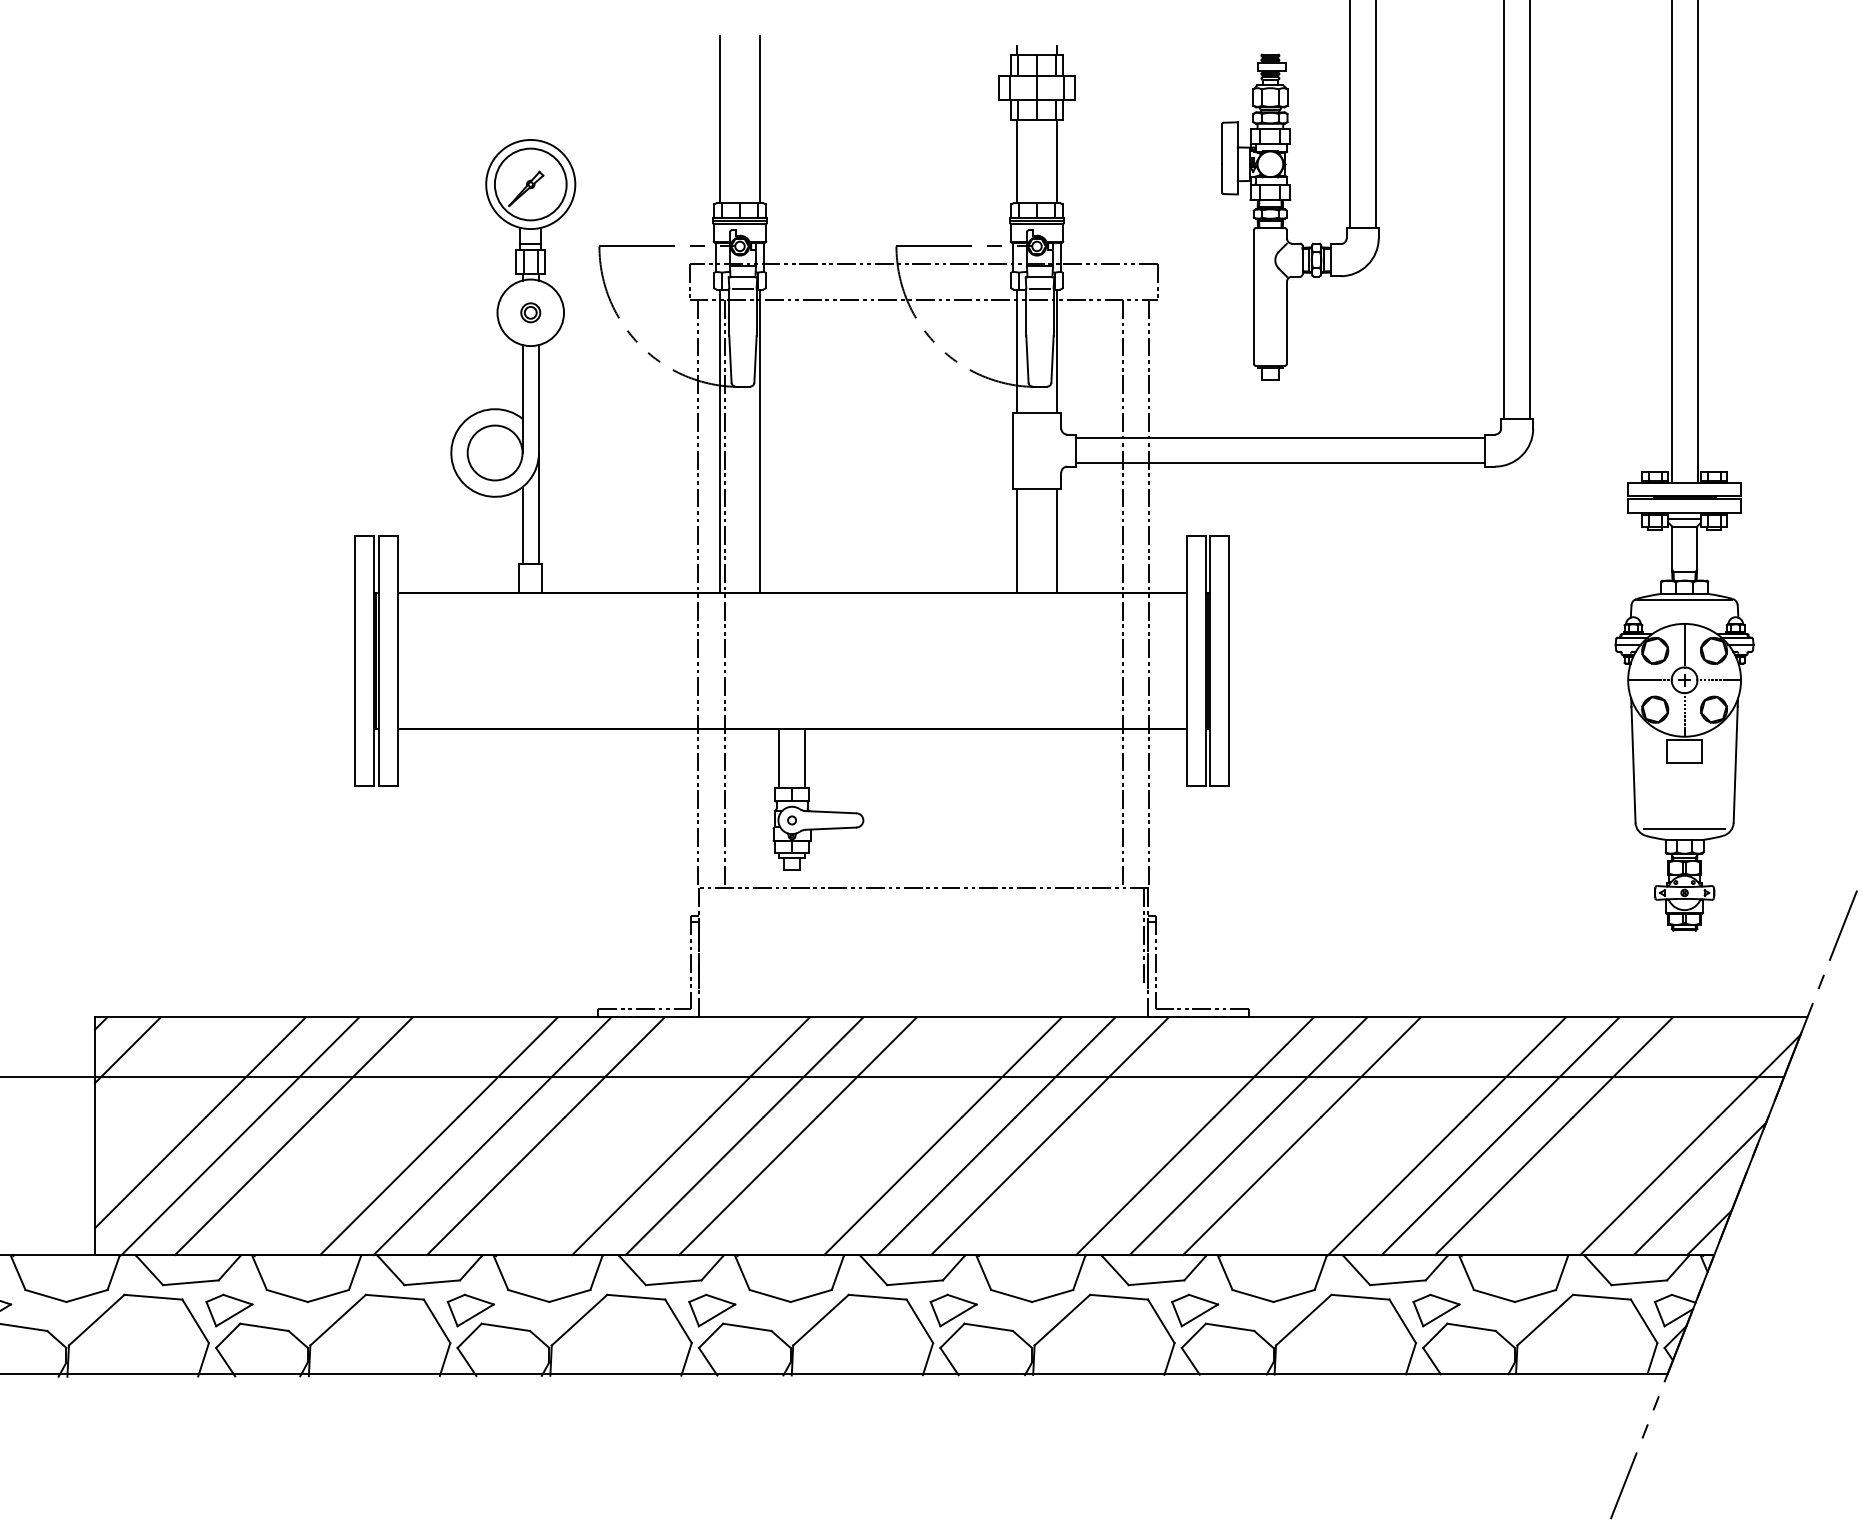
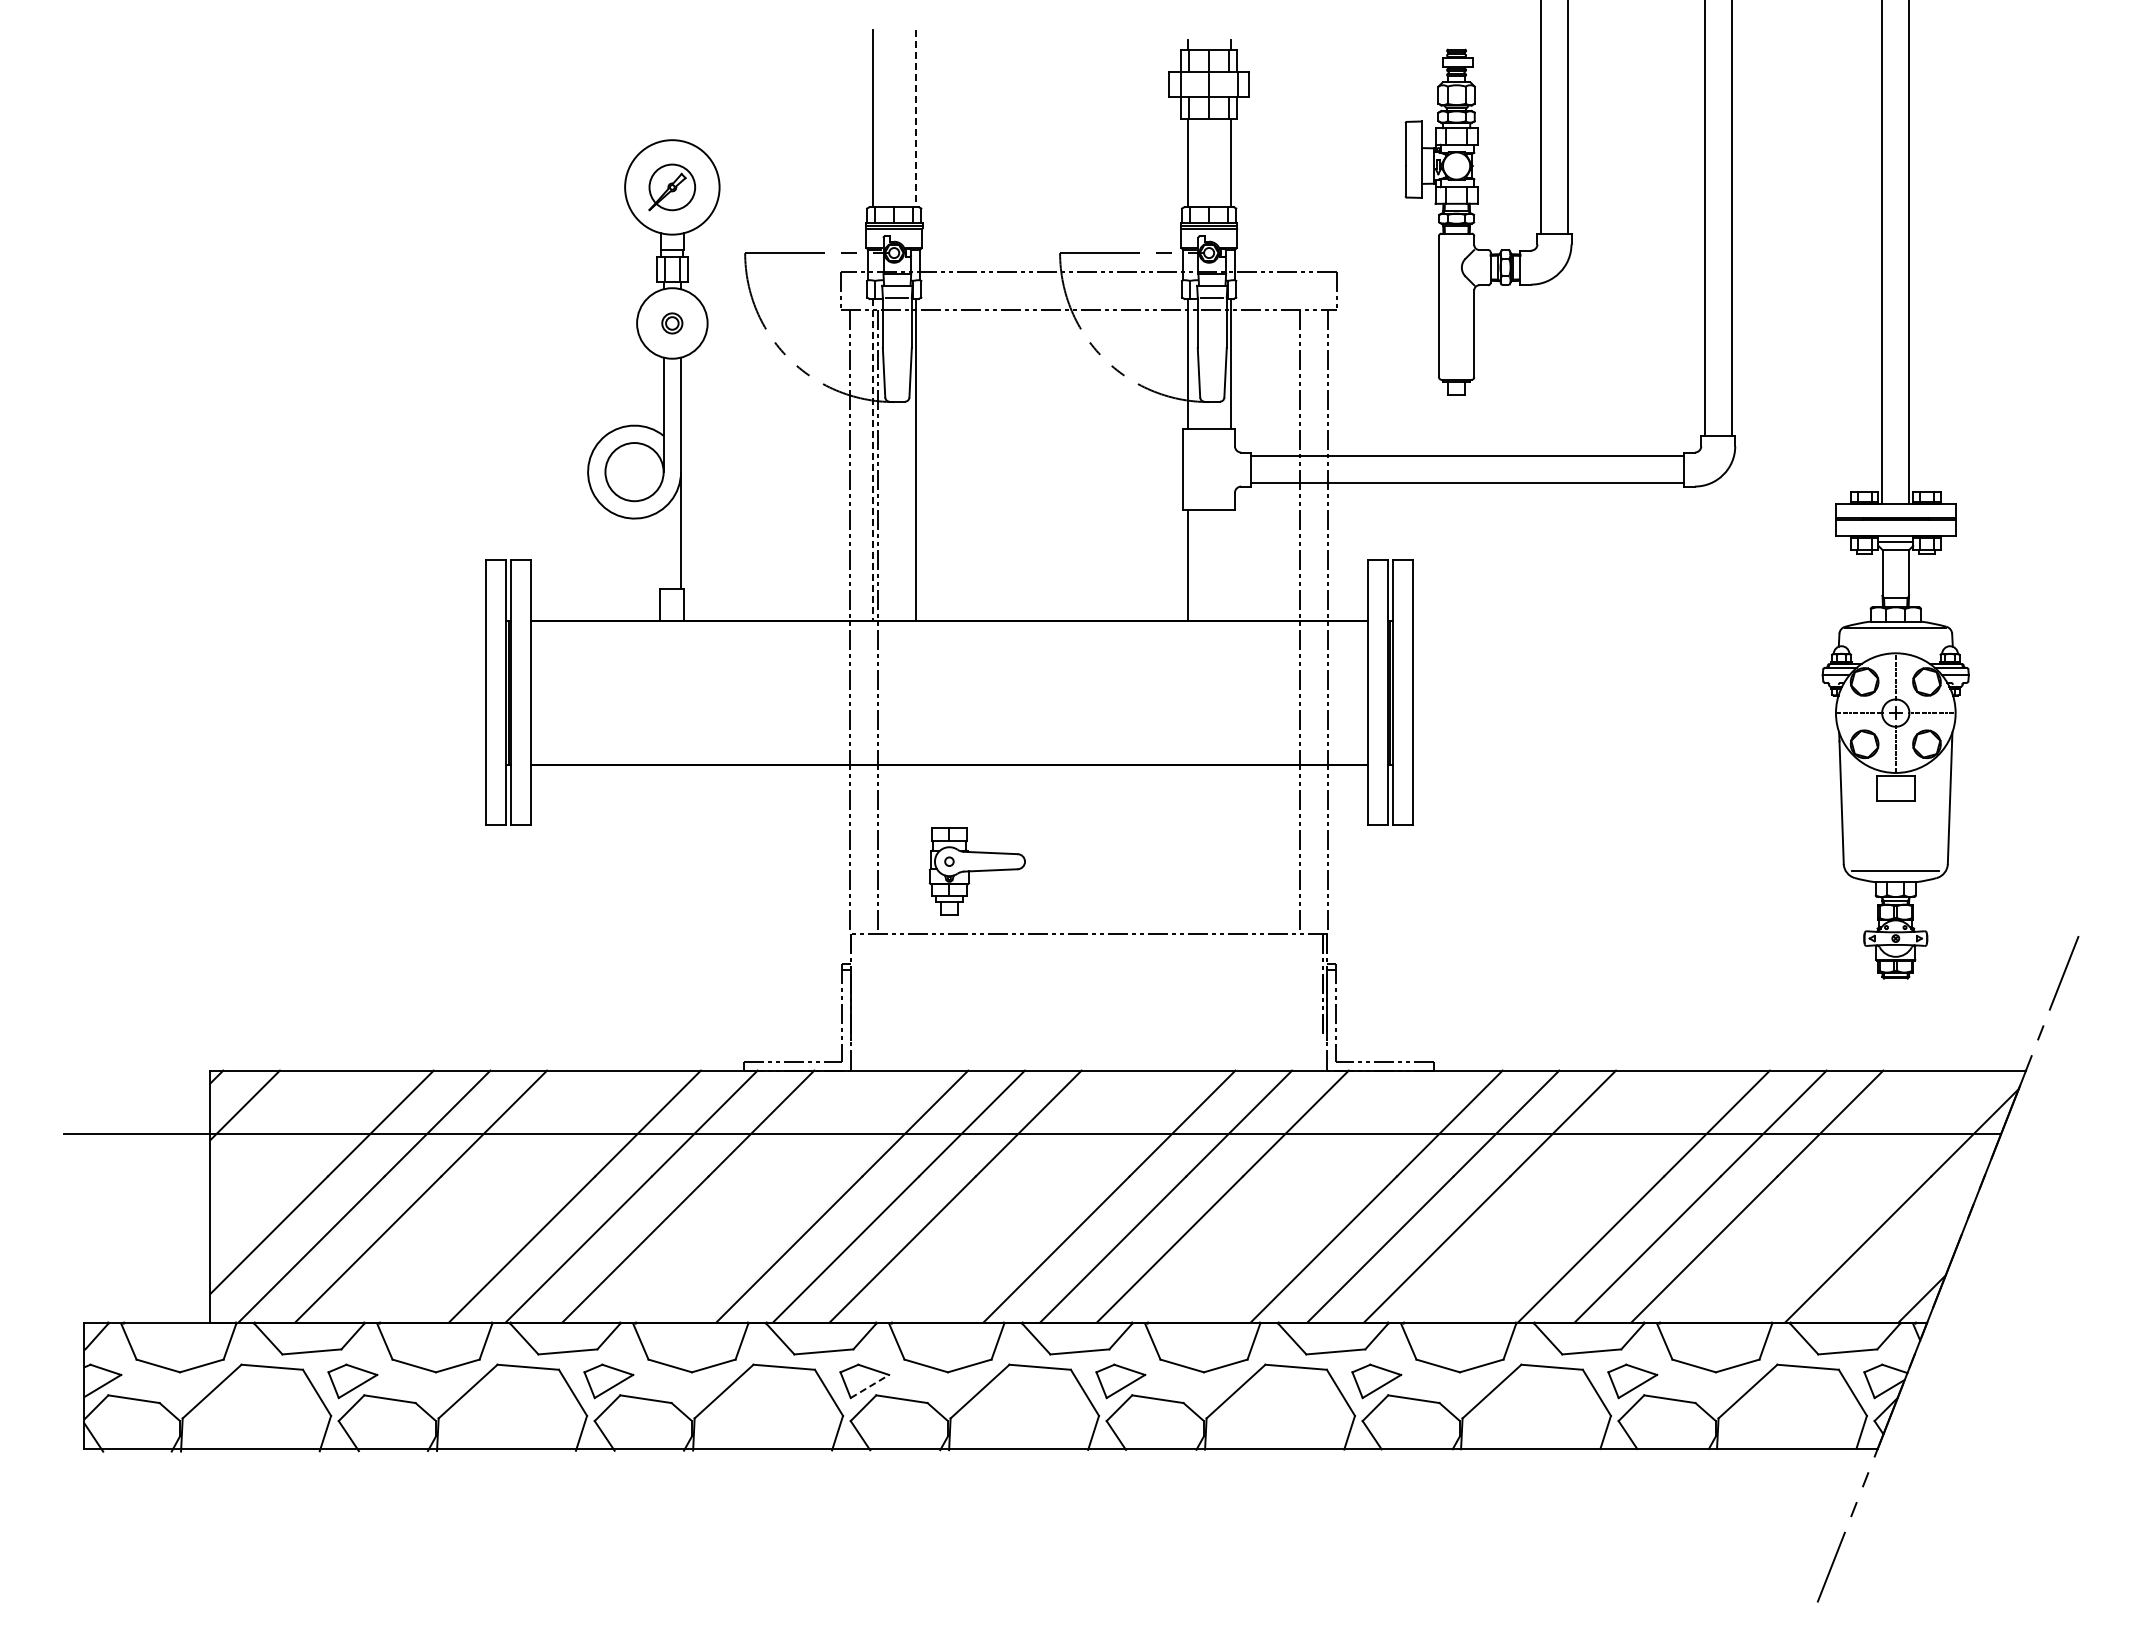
line: (760, 119) -> (915, 118), solid -> dashed
circle: (530, 184) -> (672, 187), size x0.6
line: (719, 441) -> (872, 459), solid -> dashed
line: (522, 525) -> (663, 548), removed
line: (1057, 540) -> (1230, 564), removed
line: (778, 758) -> (935, 795), removed
line: (805, 758) -> (963, 795), removed
line: (1699, 1189) -> (1911, 1252), removed
line: (717, 1315) -> (870, 1386), solid -> dashed

